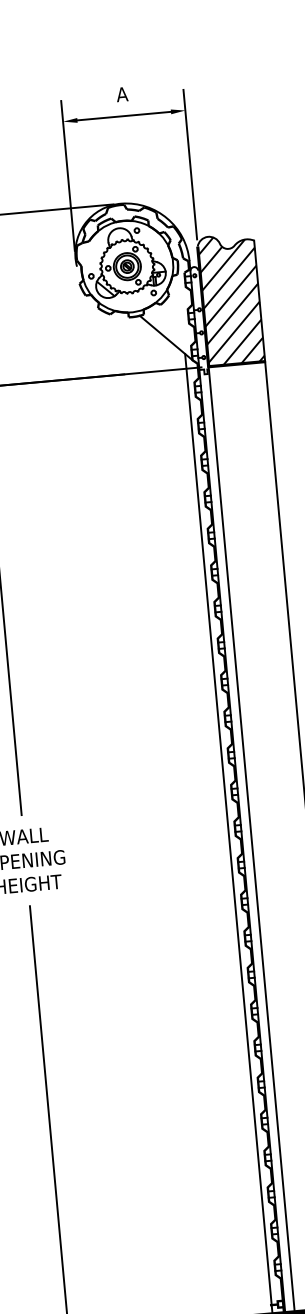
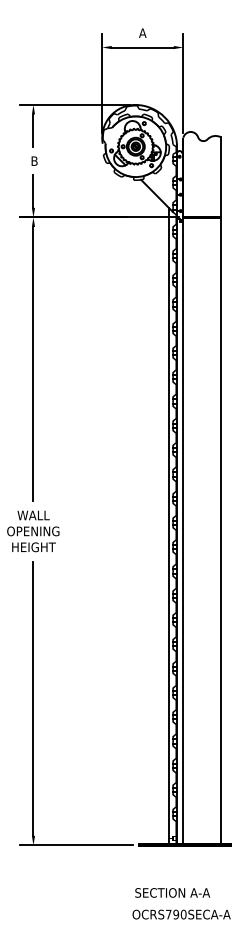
hatch: (230, 299) -> (201, 174), removed

